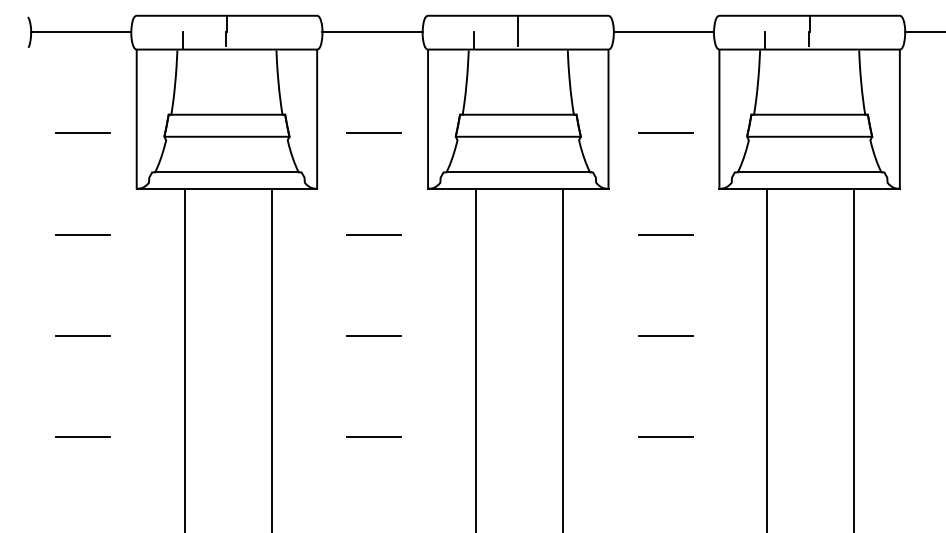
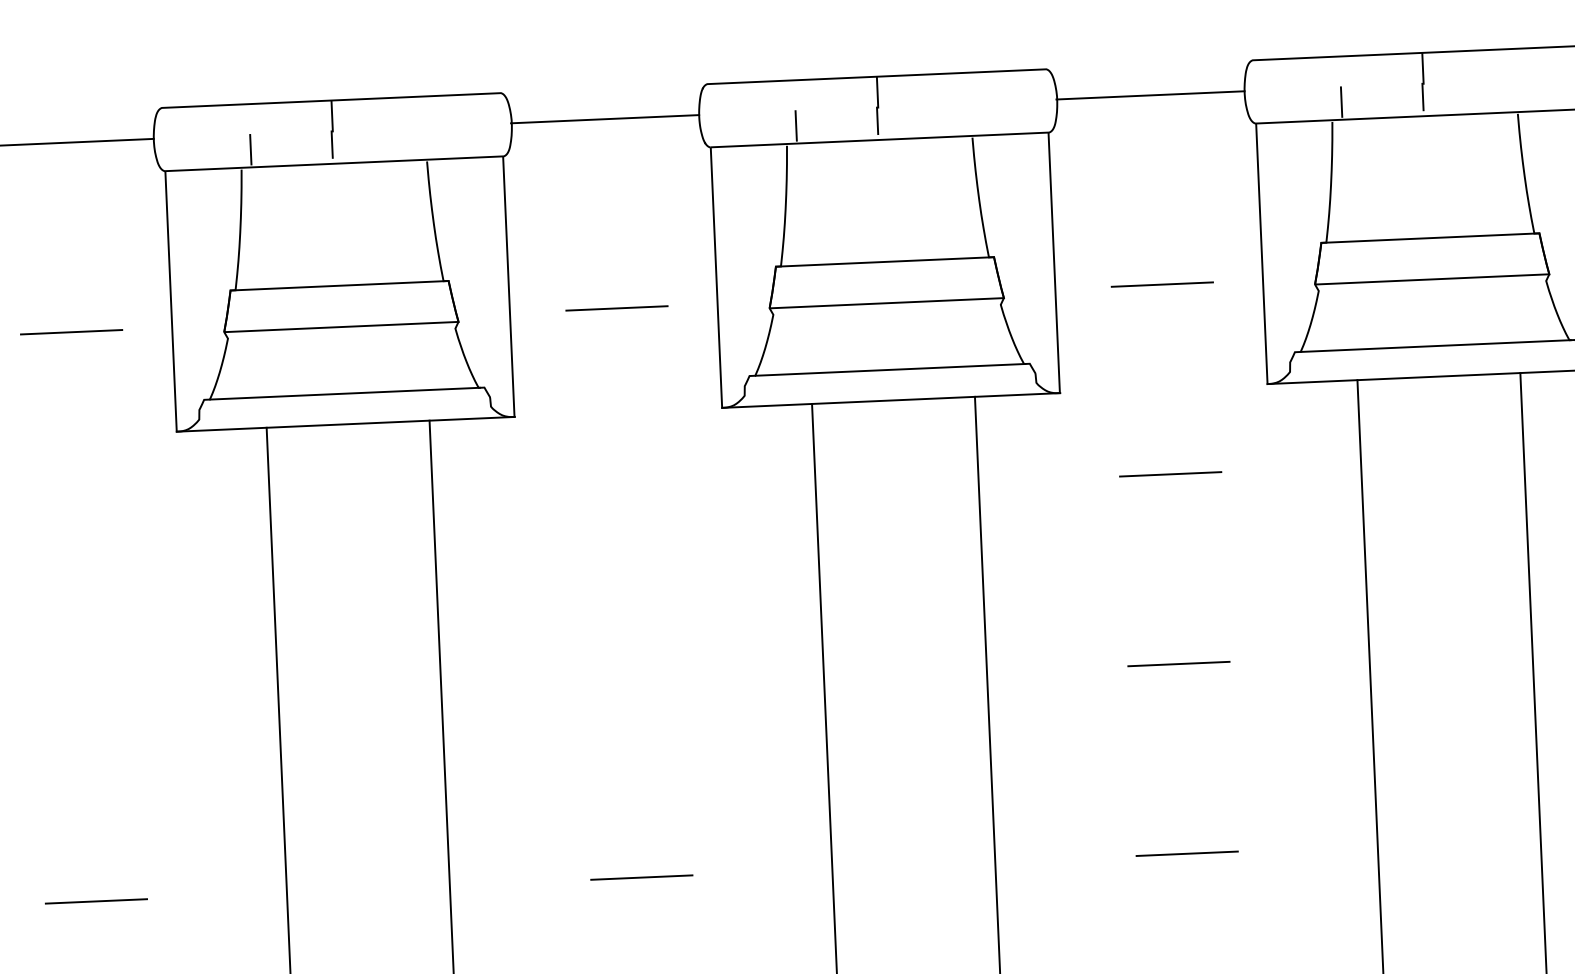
line: (82, 234) -> (79, 521), removed
line: (374, 234) -> (625, 497), removed
line: (82, 335) -> (87, 710), removed
line: (374, 335) -> (633, 686), removed

